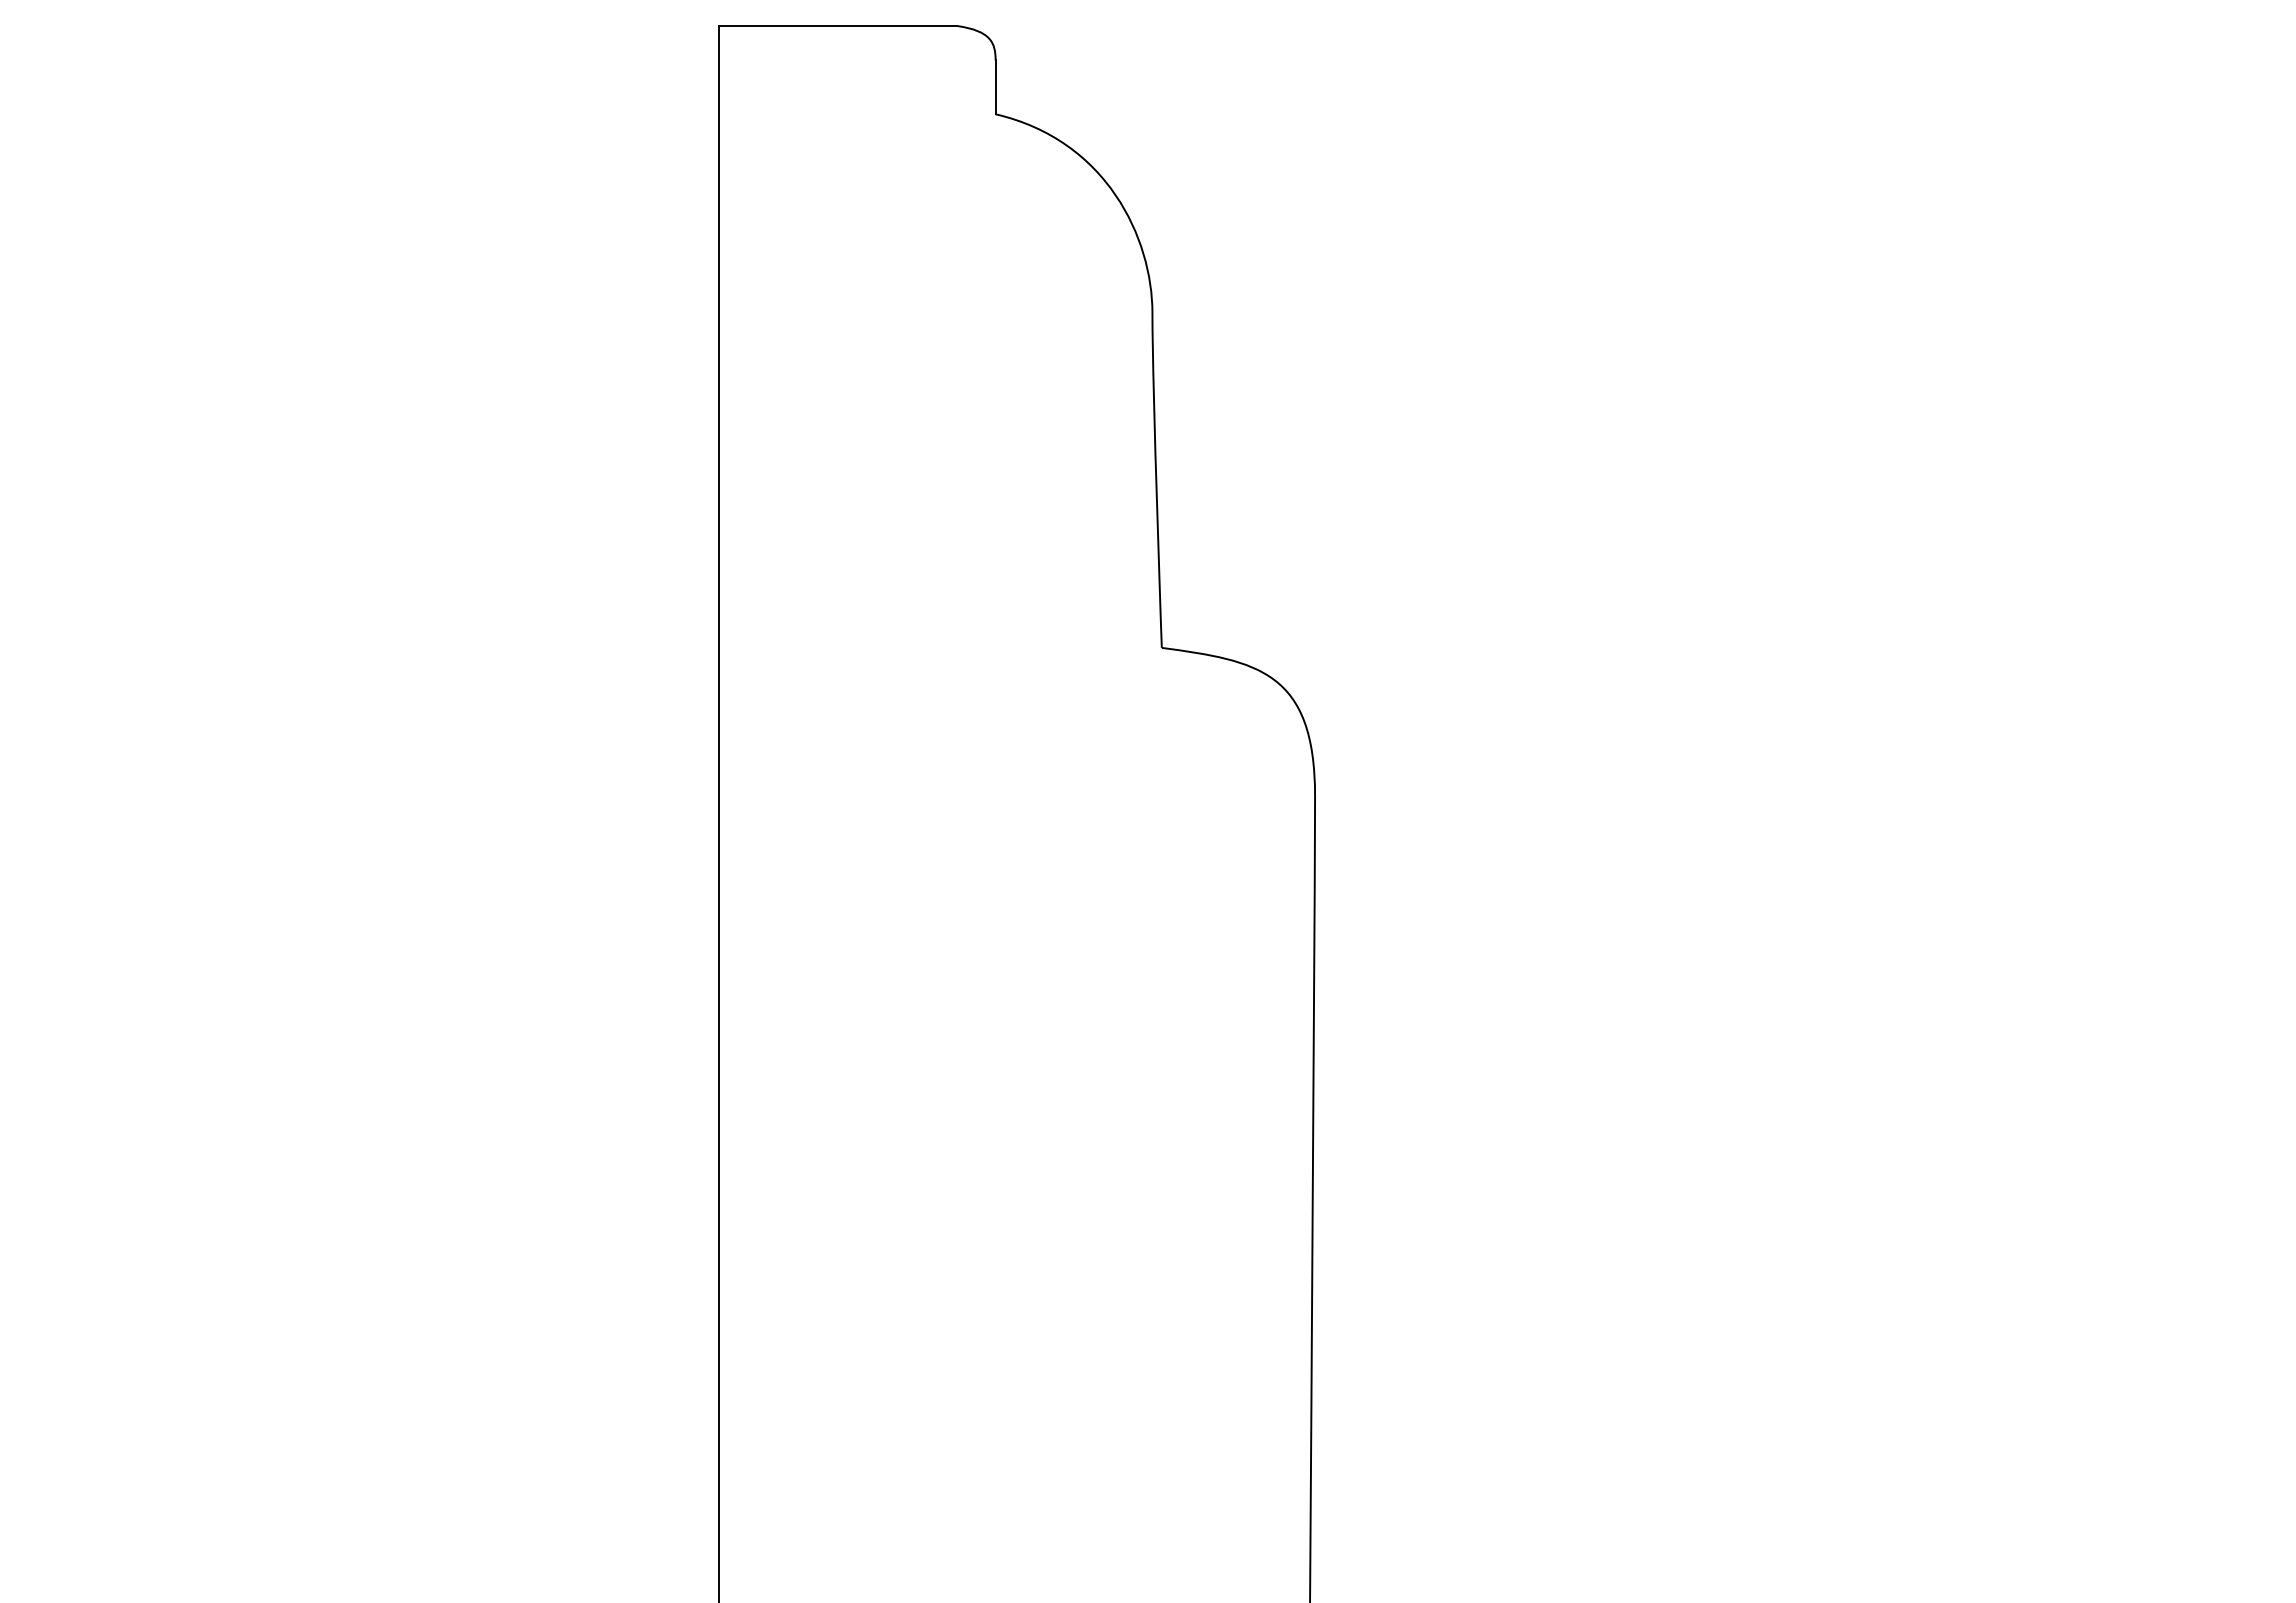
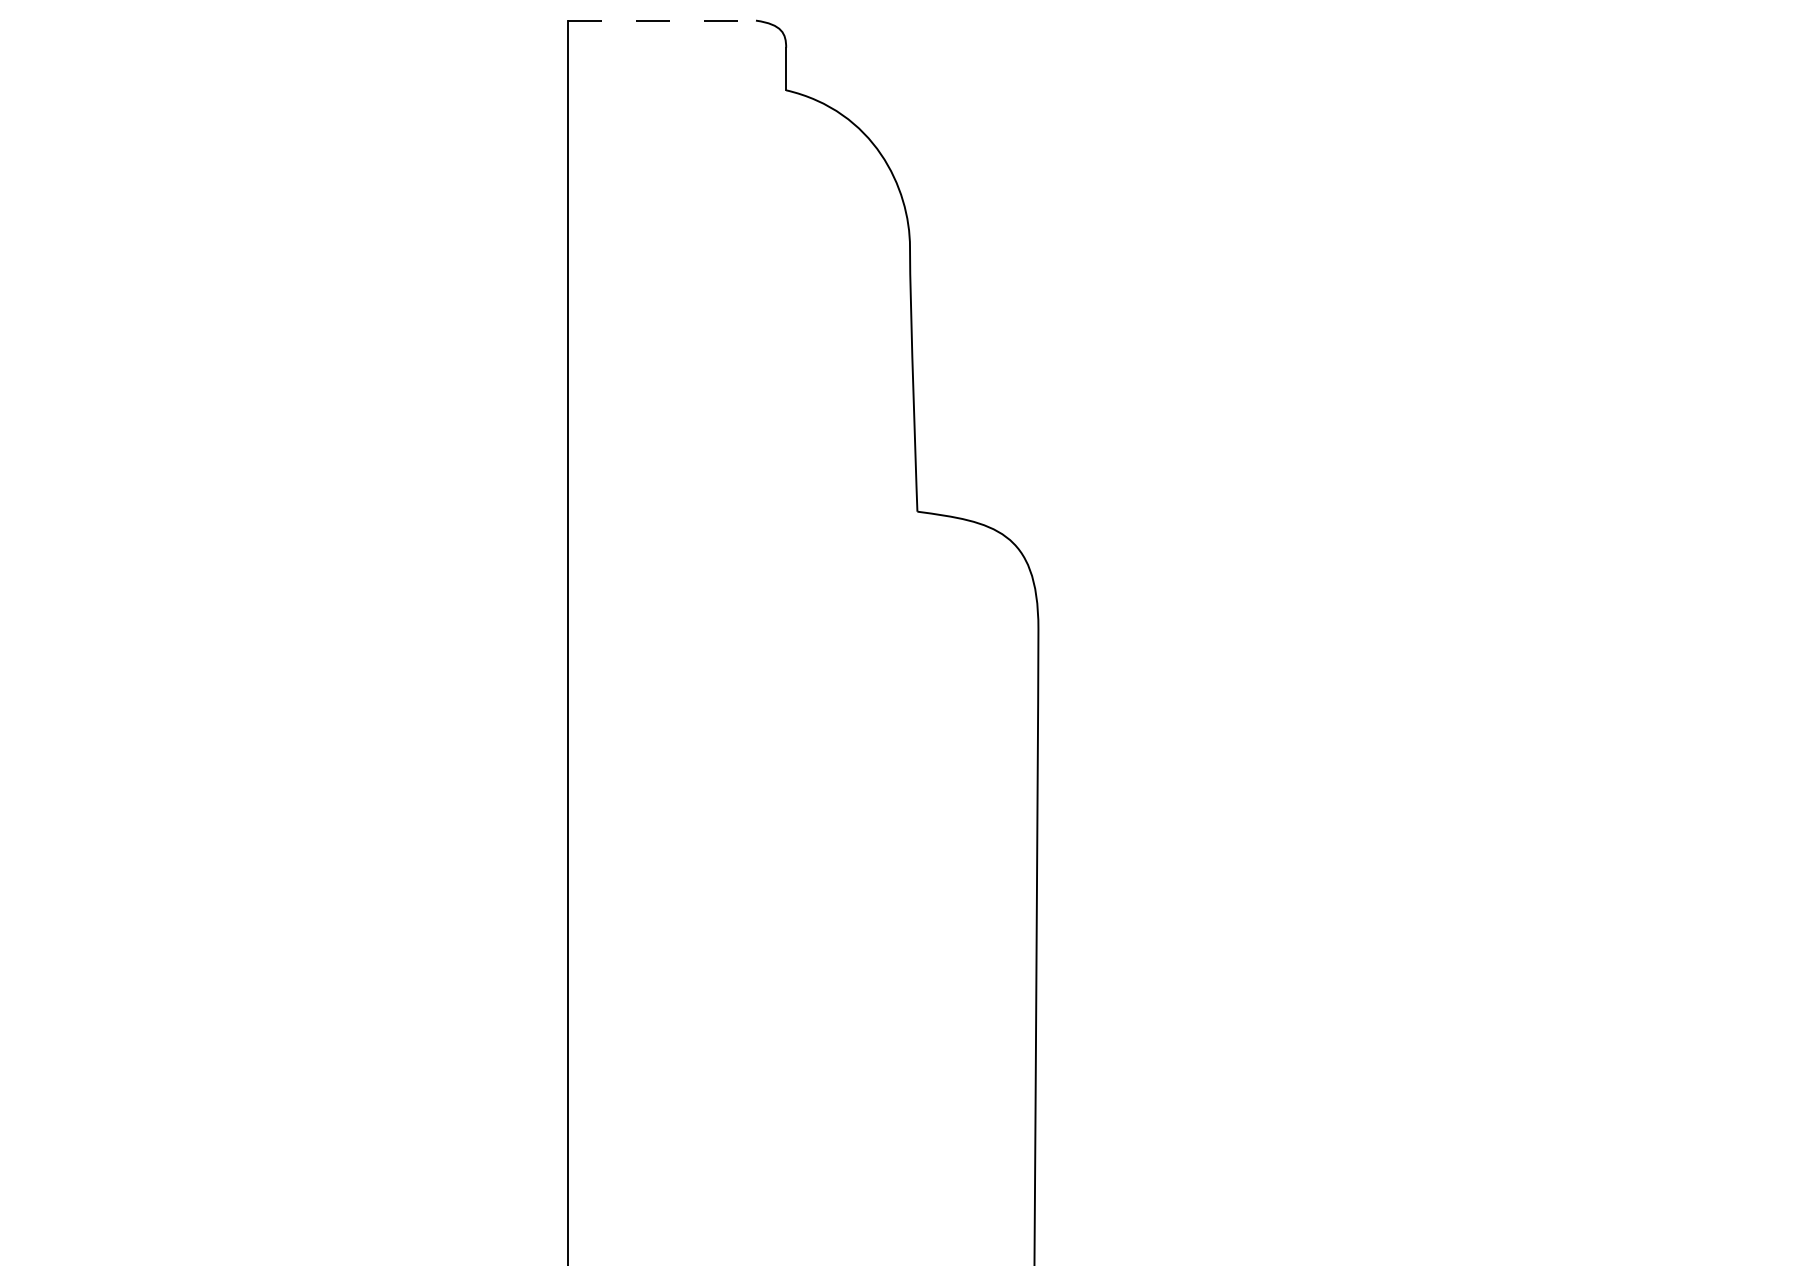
line: (838, 26) -> (662, 20), solid -> dashed

